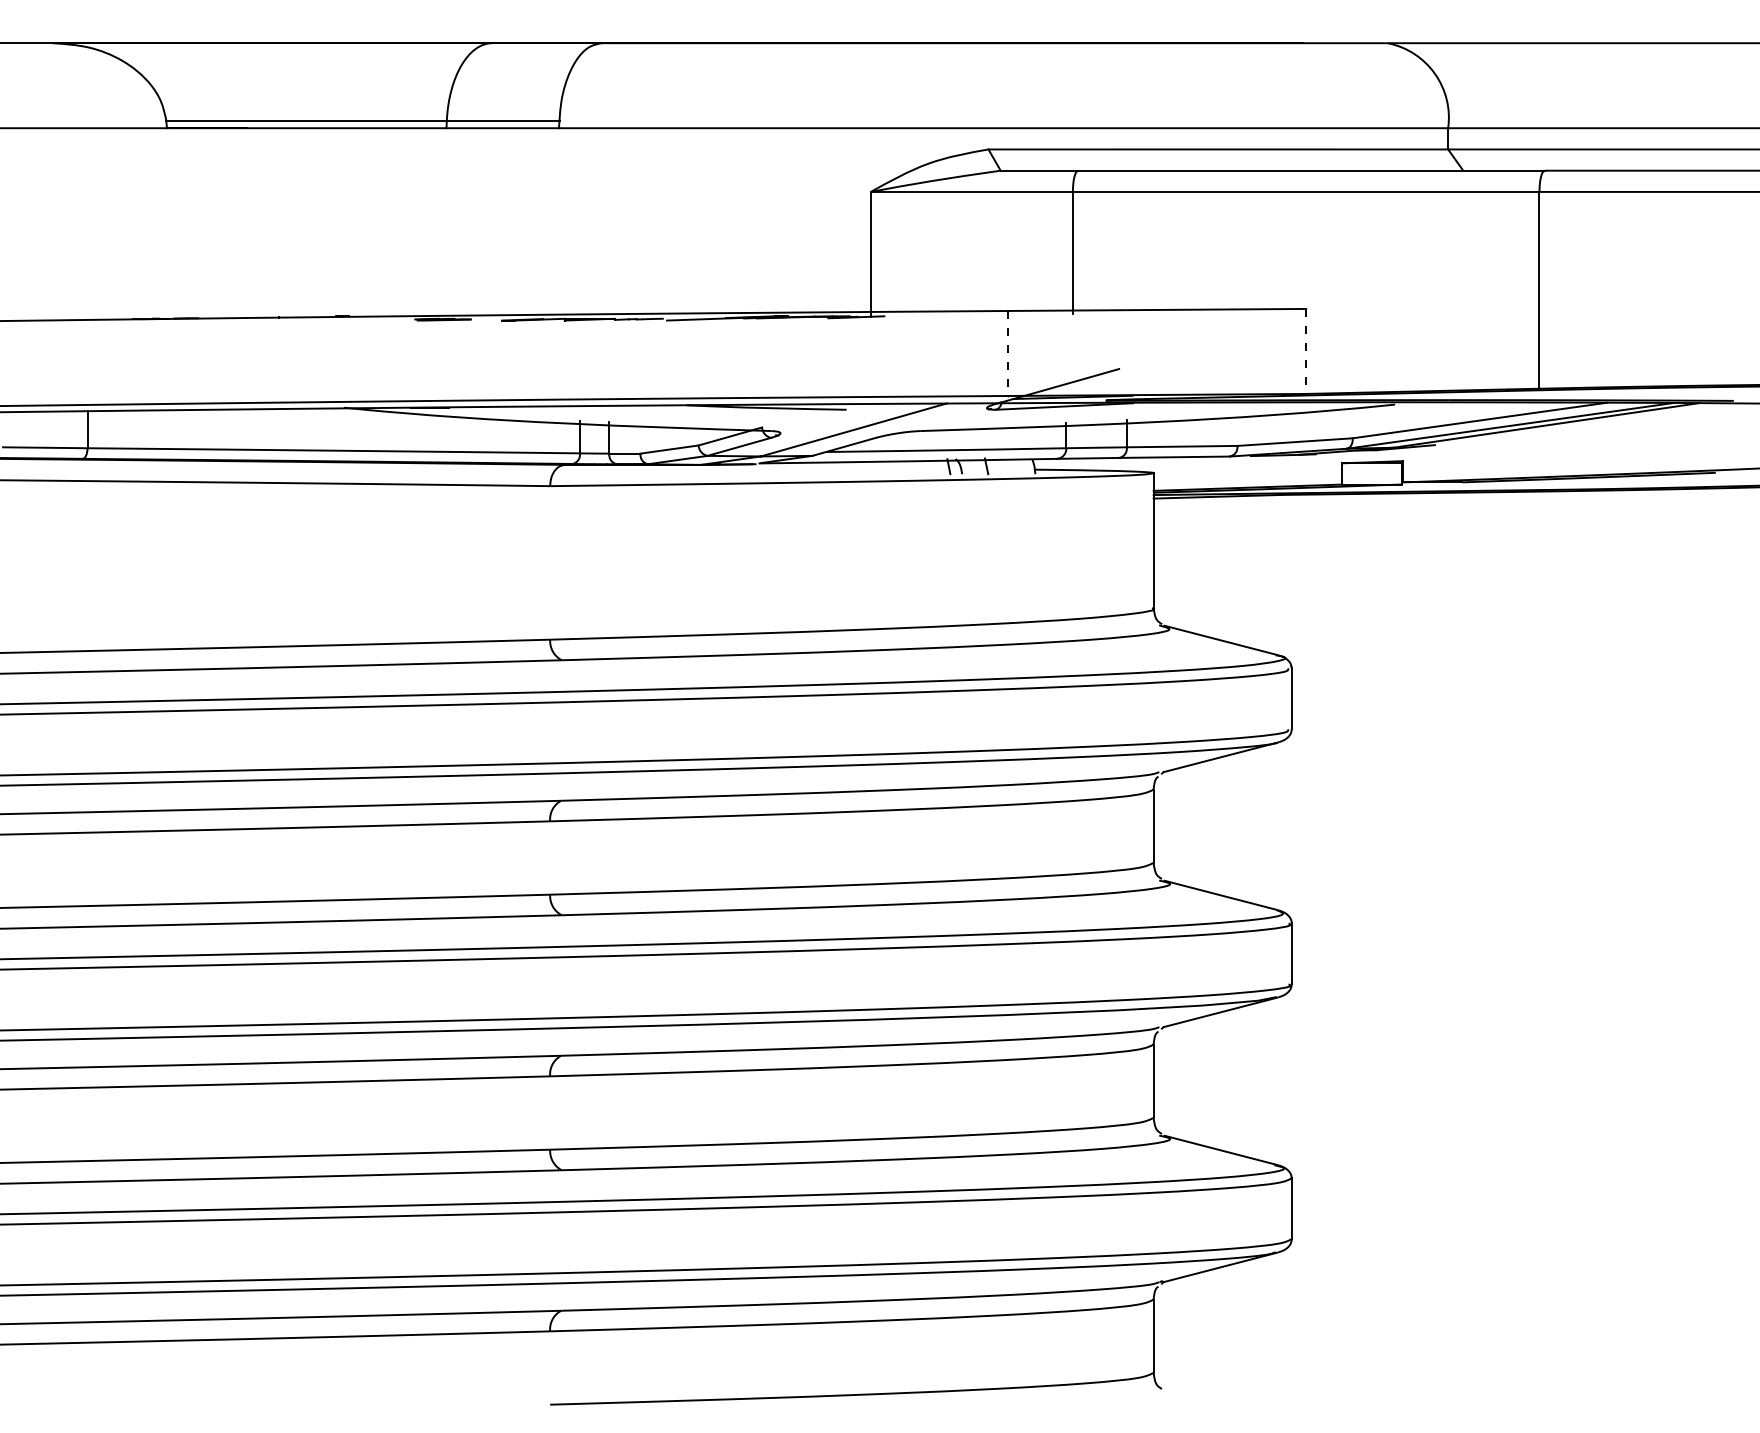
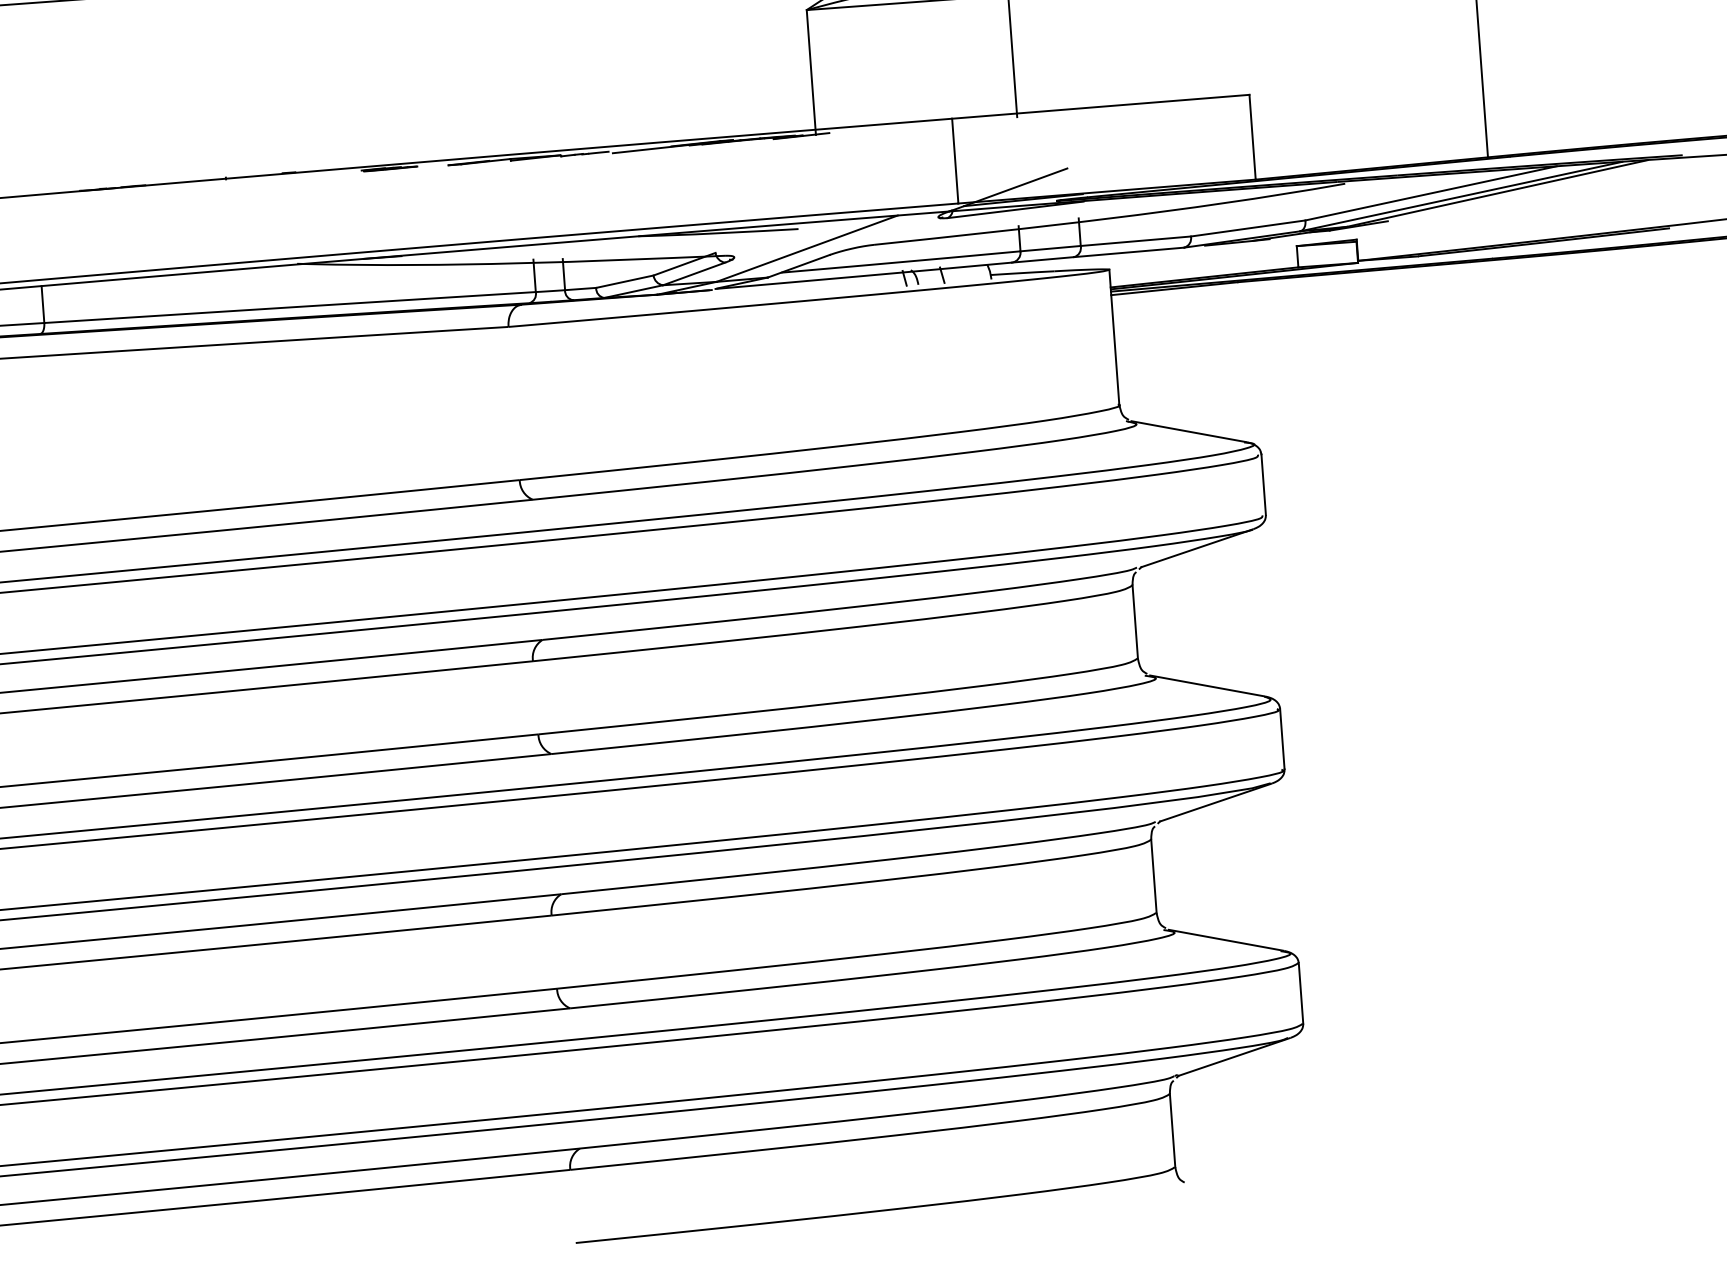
line: (1306, 351) -> (1252, 137), dashed -> solid
line: (1007, 353) -> (954, 161), dashed -> solid

